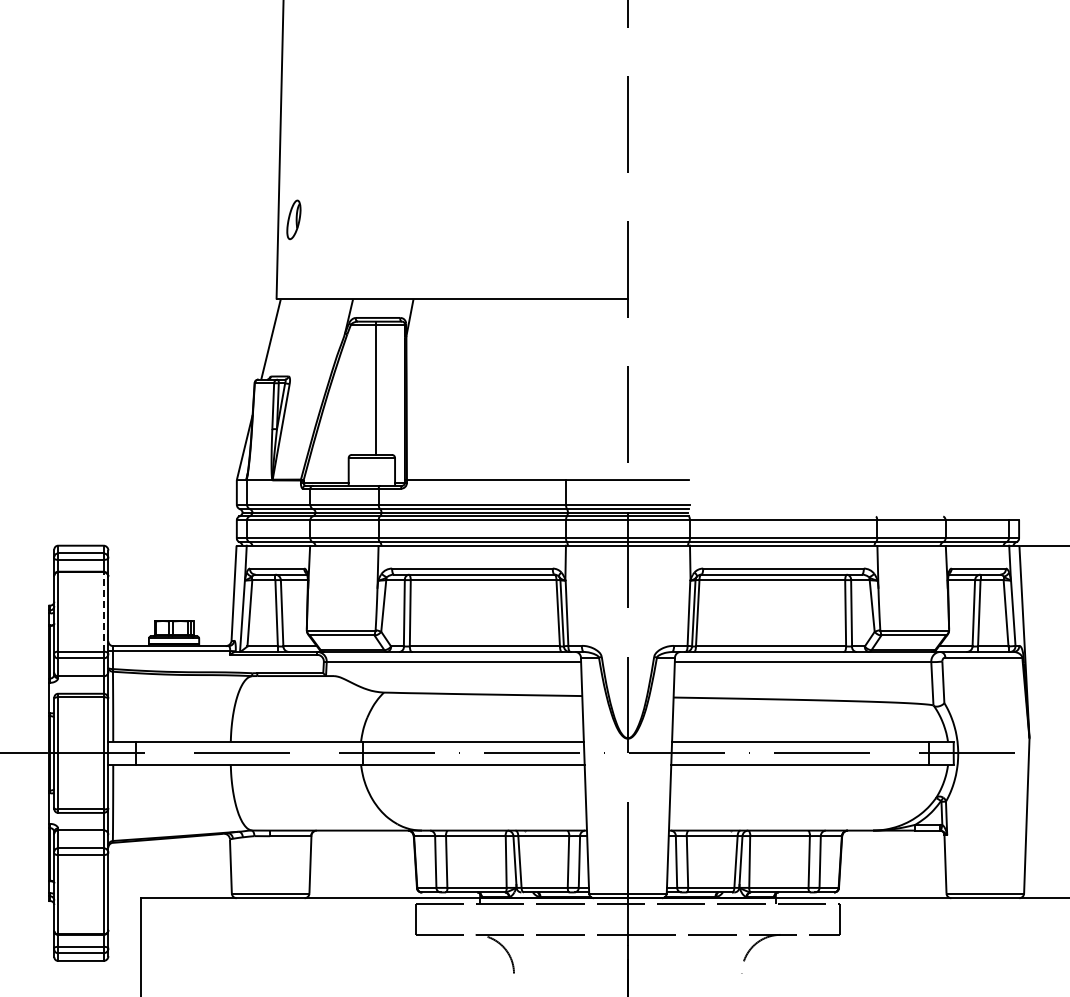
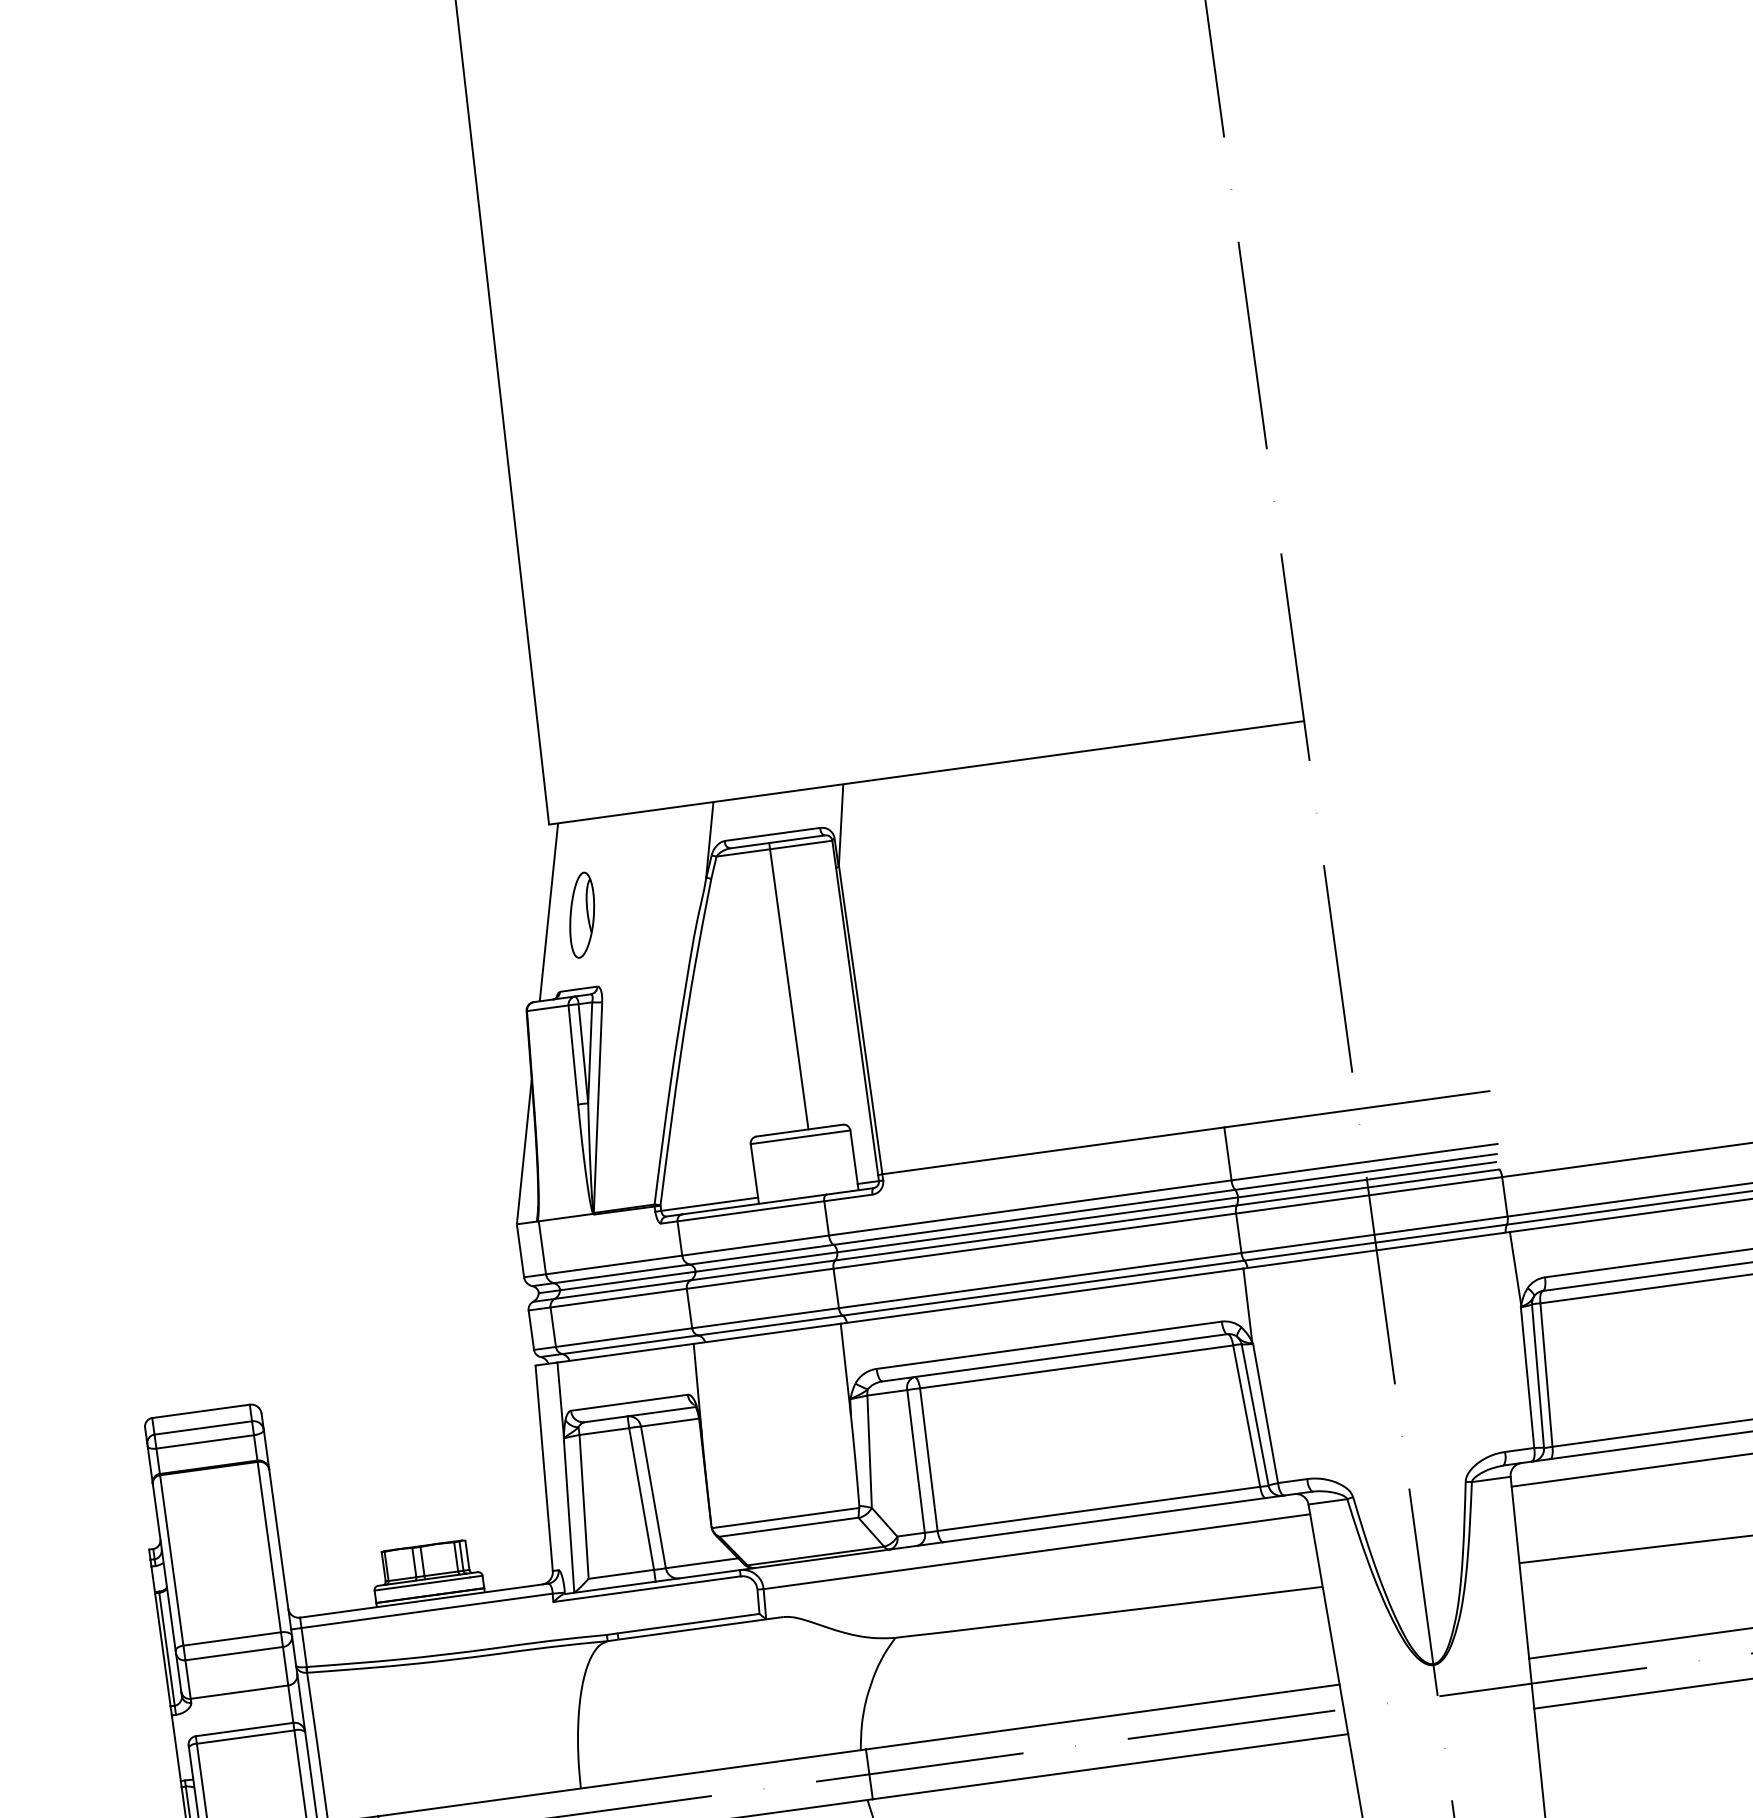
part: (293, 219) -> (580, 914), moved
line: (103, 611) -> (269, 1546), dashed -> solid

